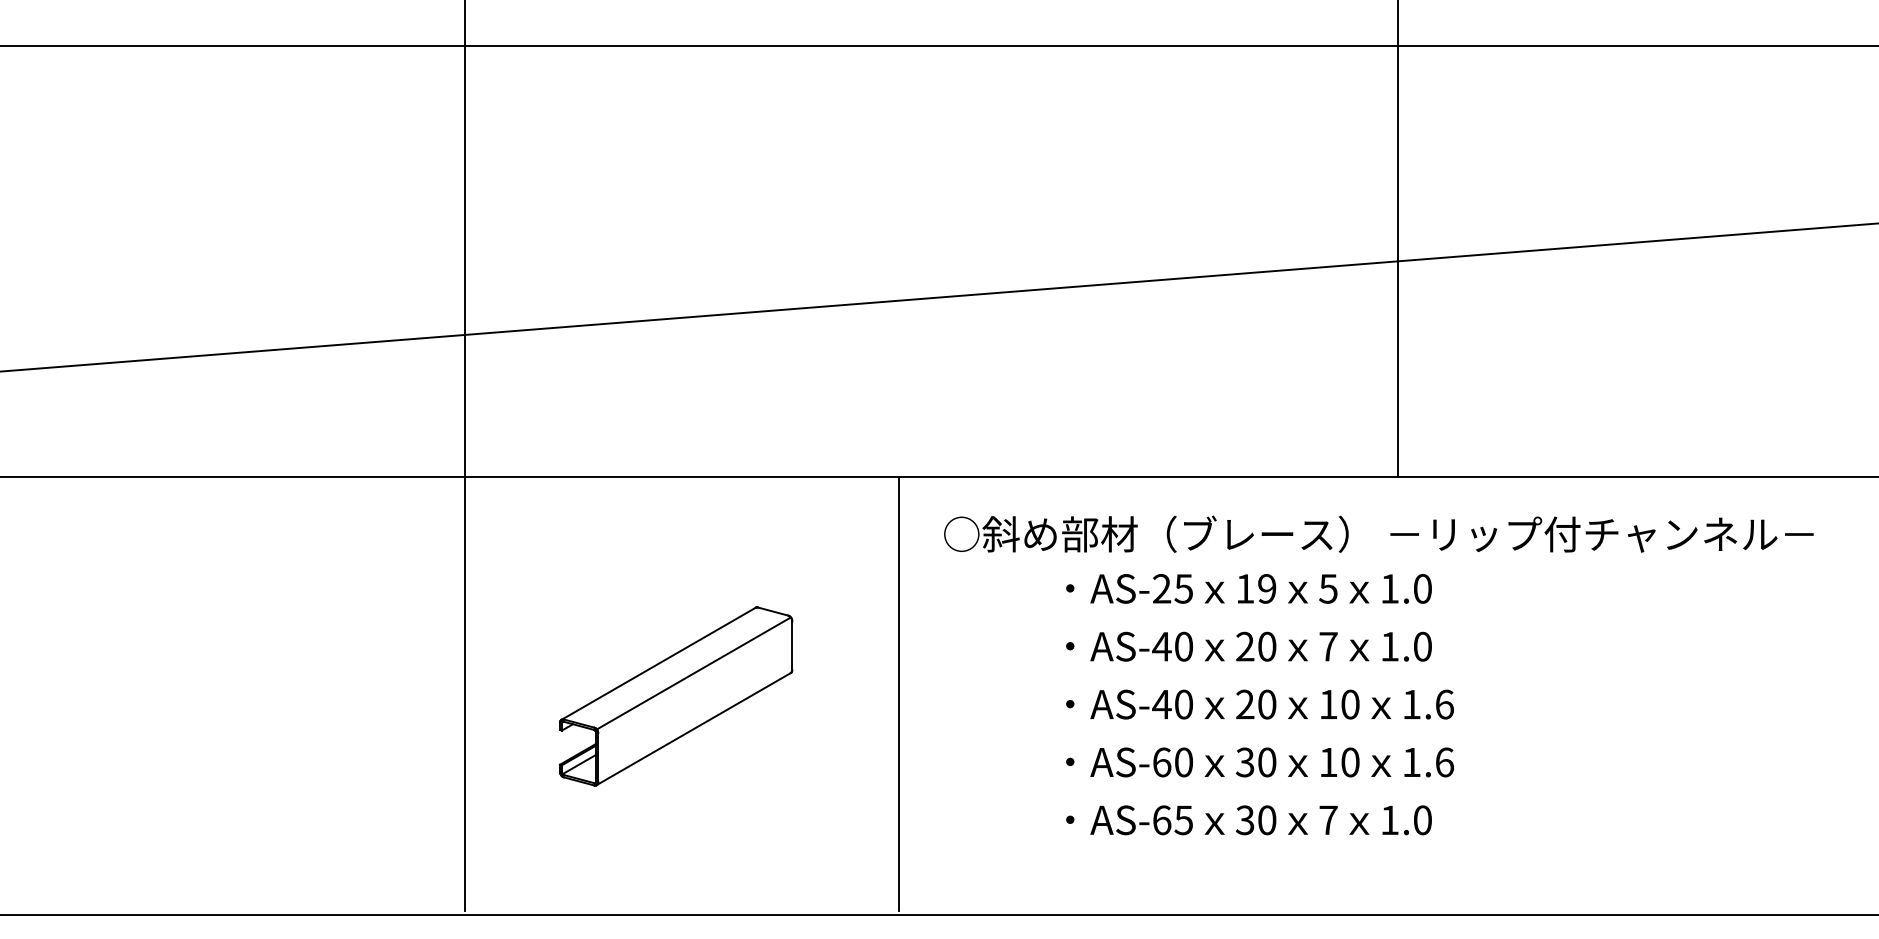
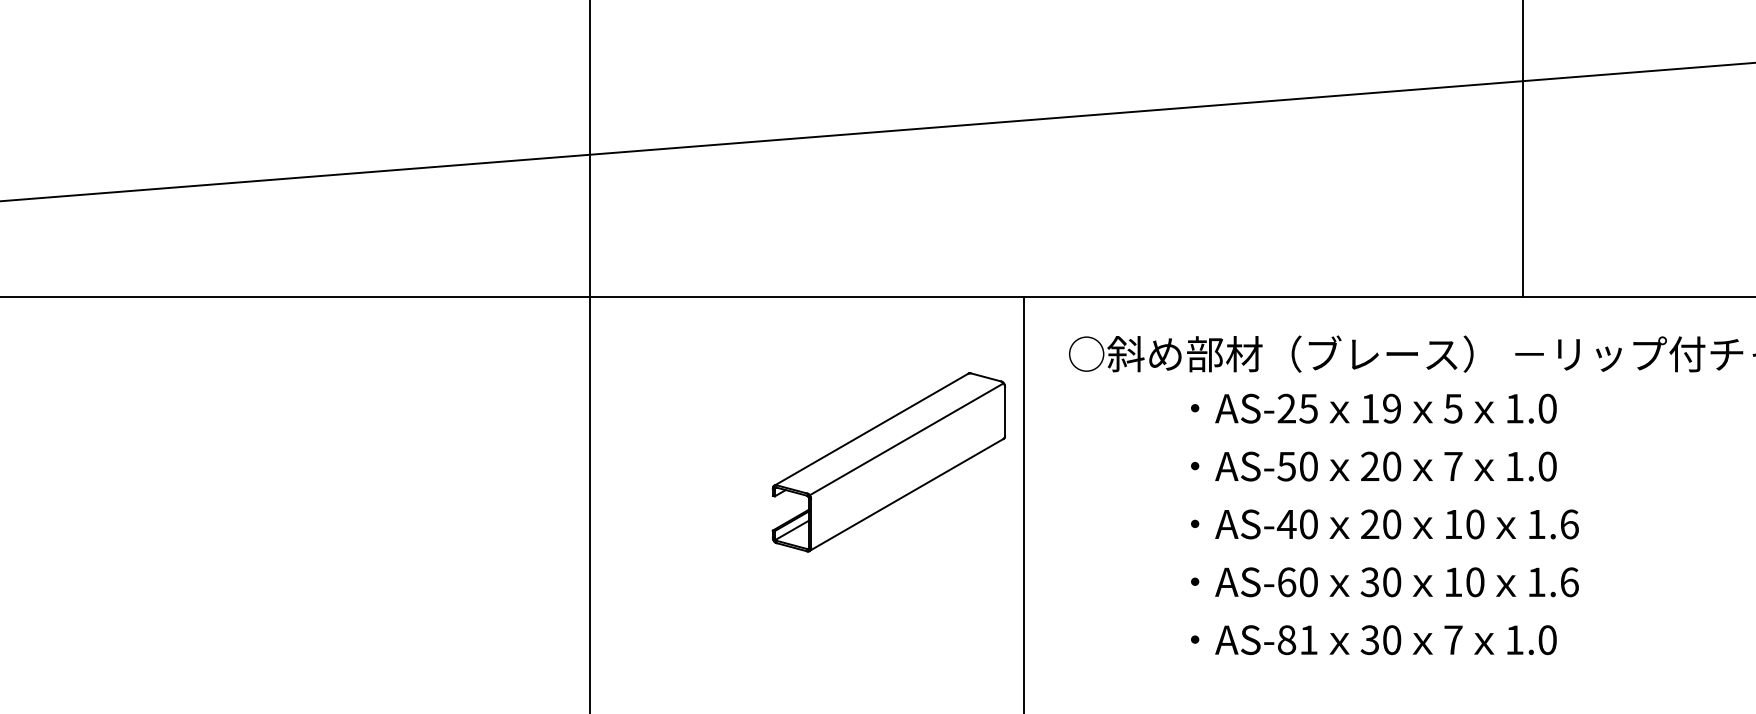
text: (1161, 646) -> (1286, 466), AS-40 -> AS-50
part: (676, 696) -> (889, 462), moved
text: (1172, 820) -> (1297, 640), AS-65 -> AS-81

